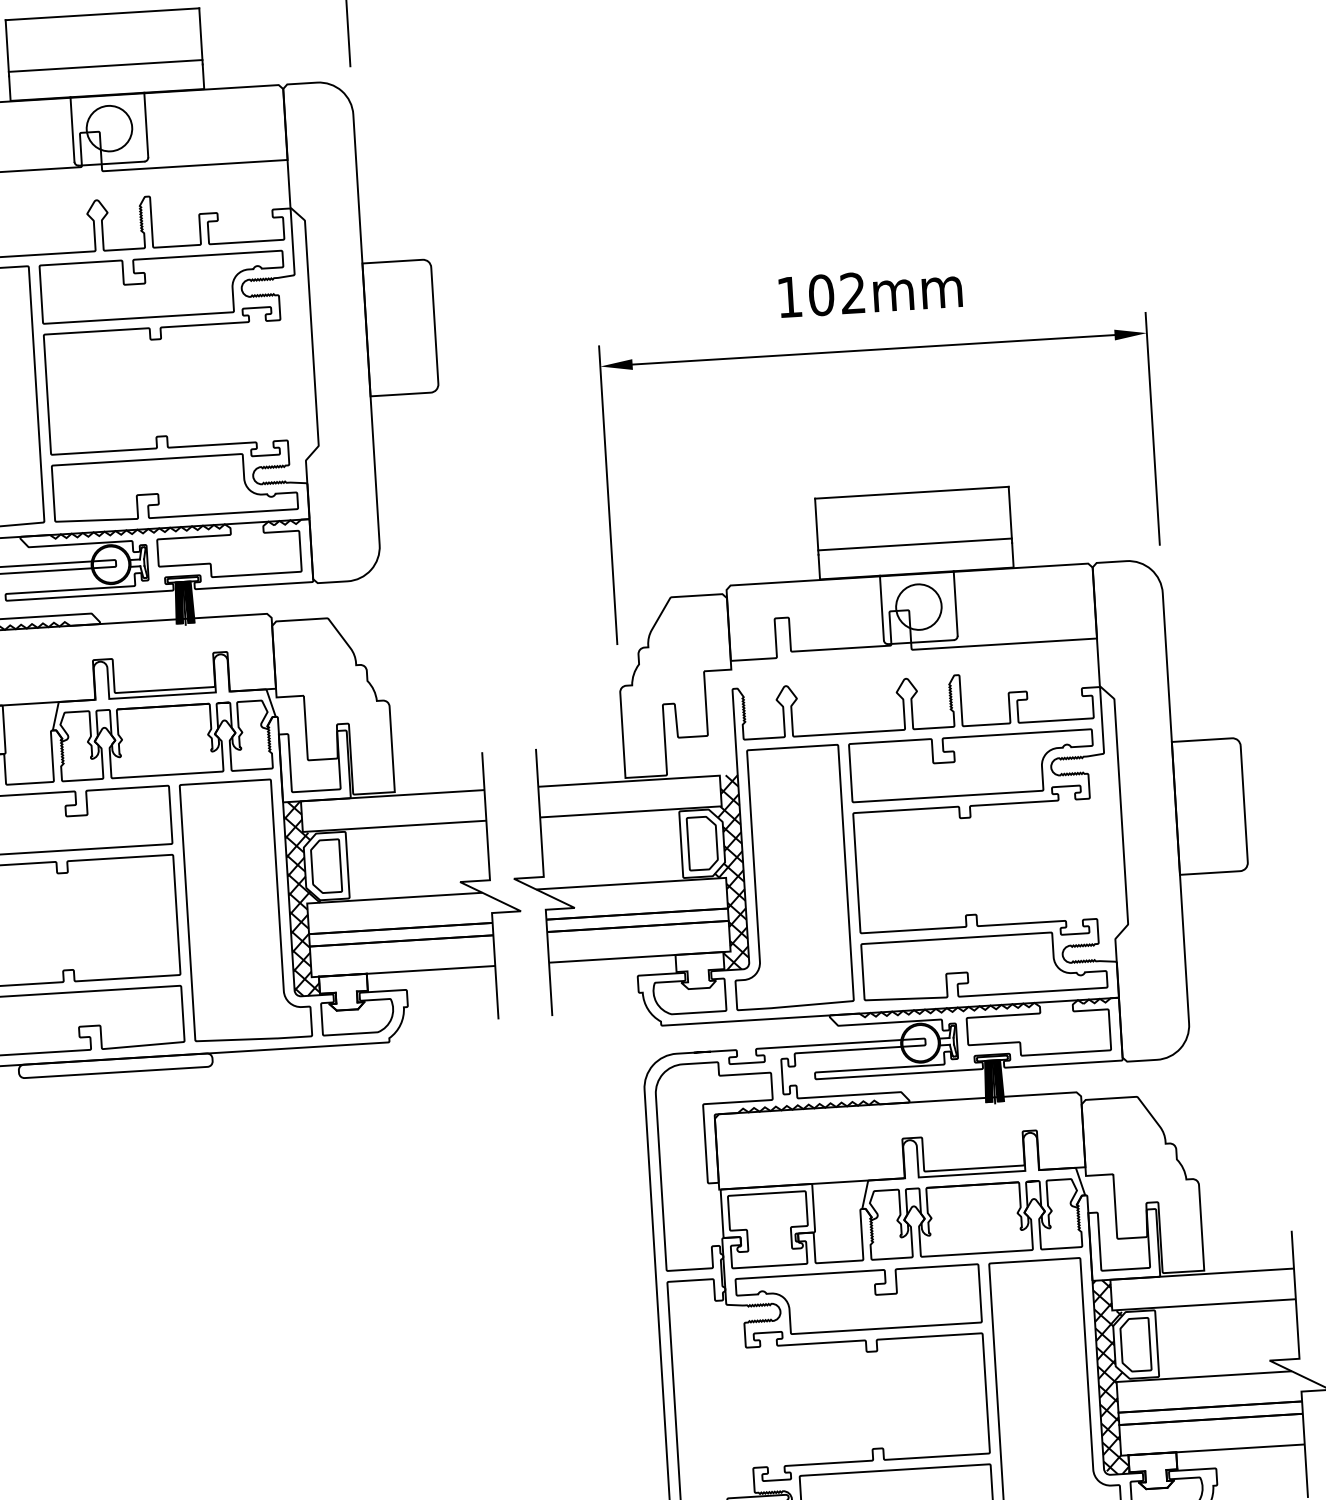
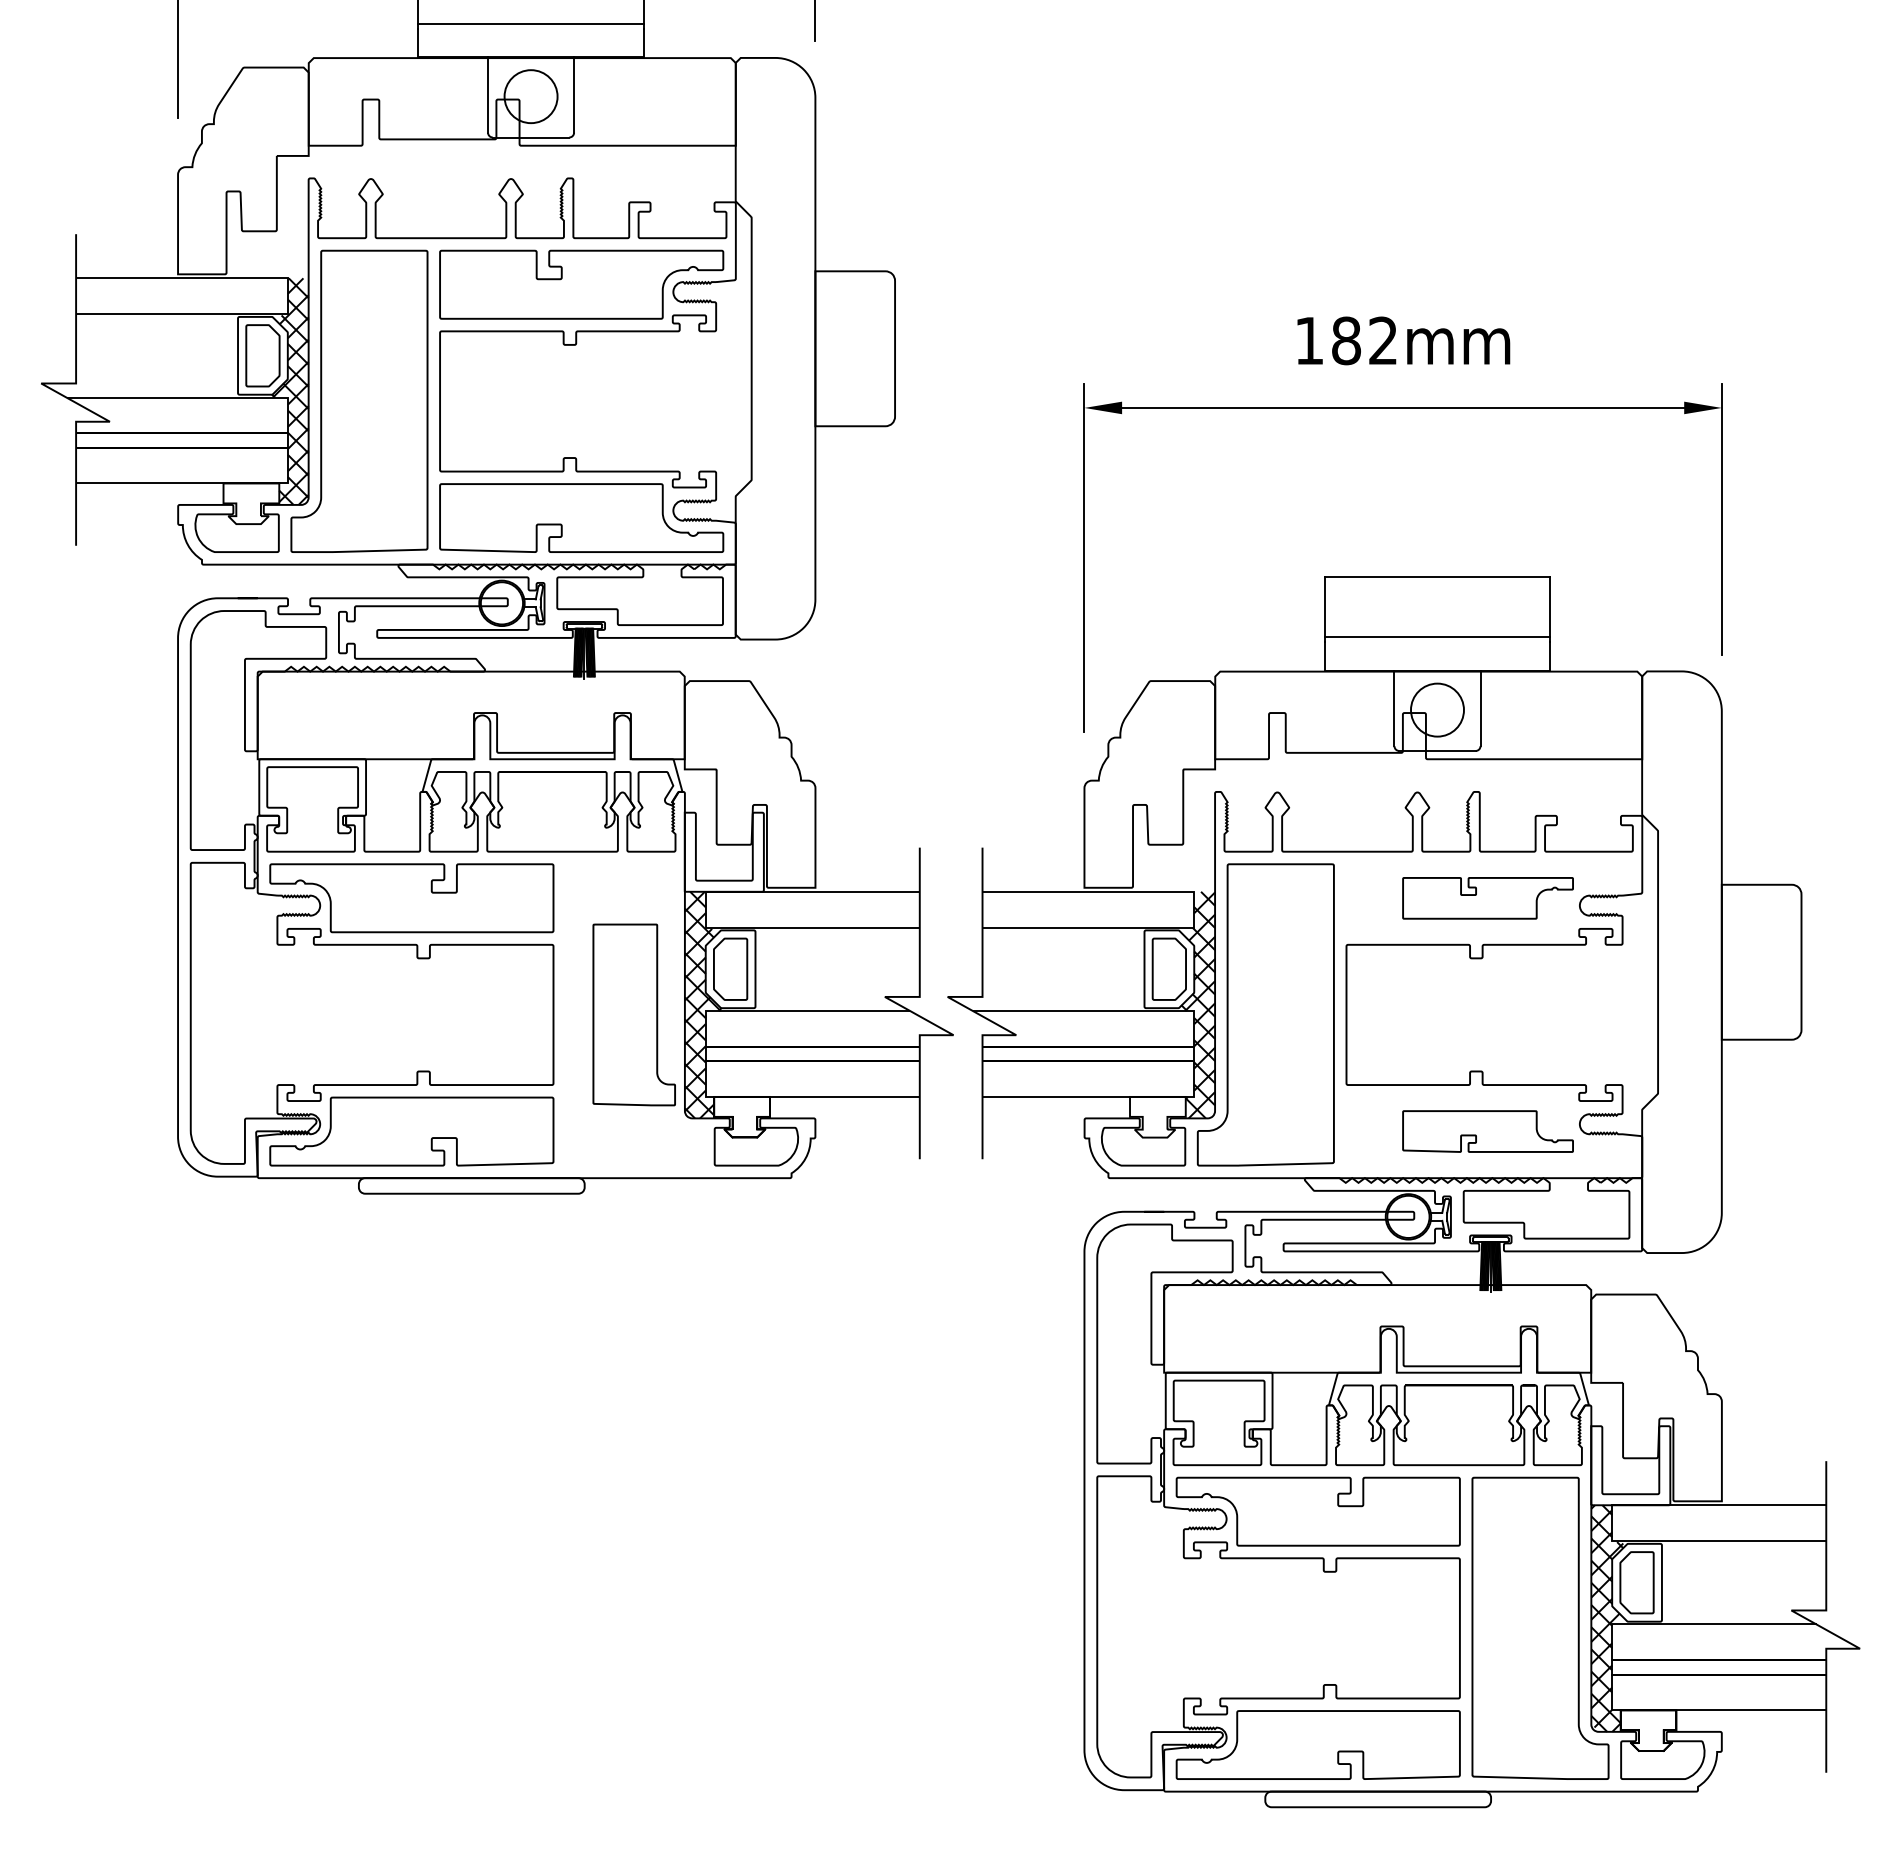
text: (821, 294) -> (1346, 340), 102mm -> 182mm
part: (971, 766) -> (1487, 898), size x0.6
part: (246, 910) -> (634, 1014), size x0.6
part: (983, 965) -> (1487, 1131), size x0.6

